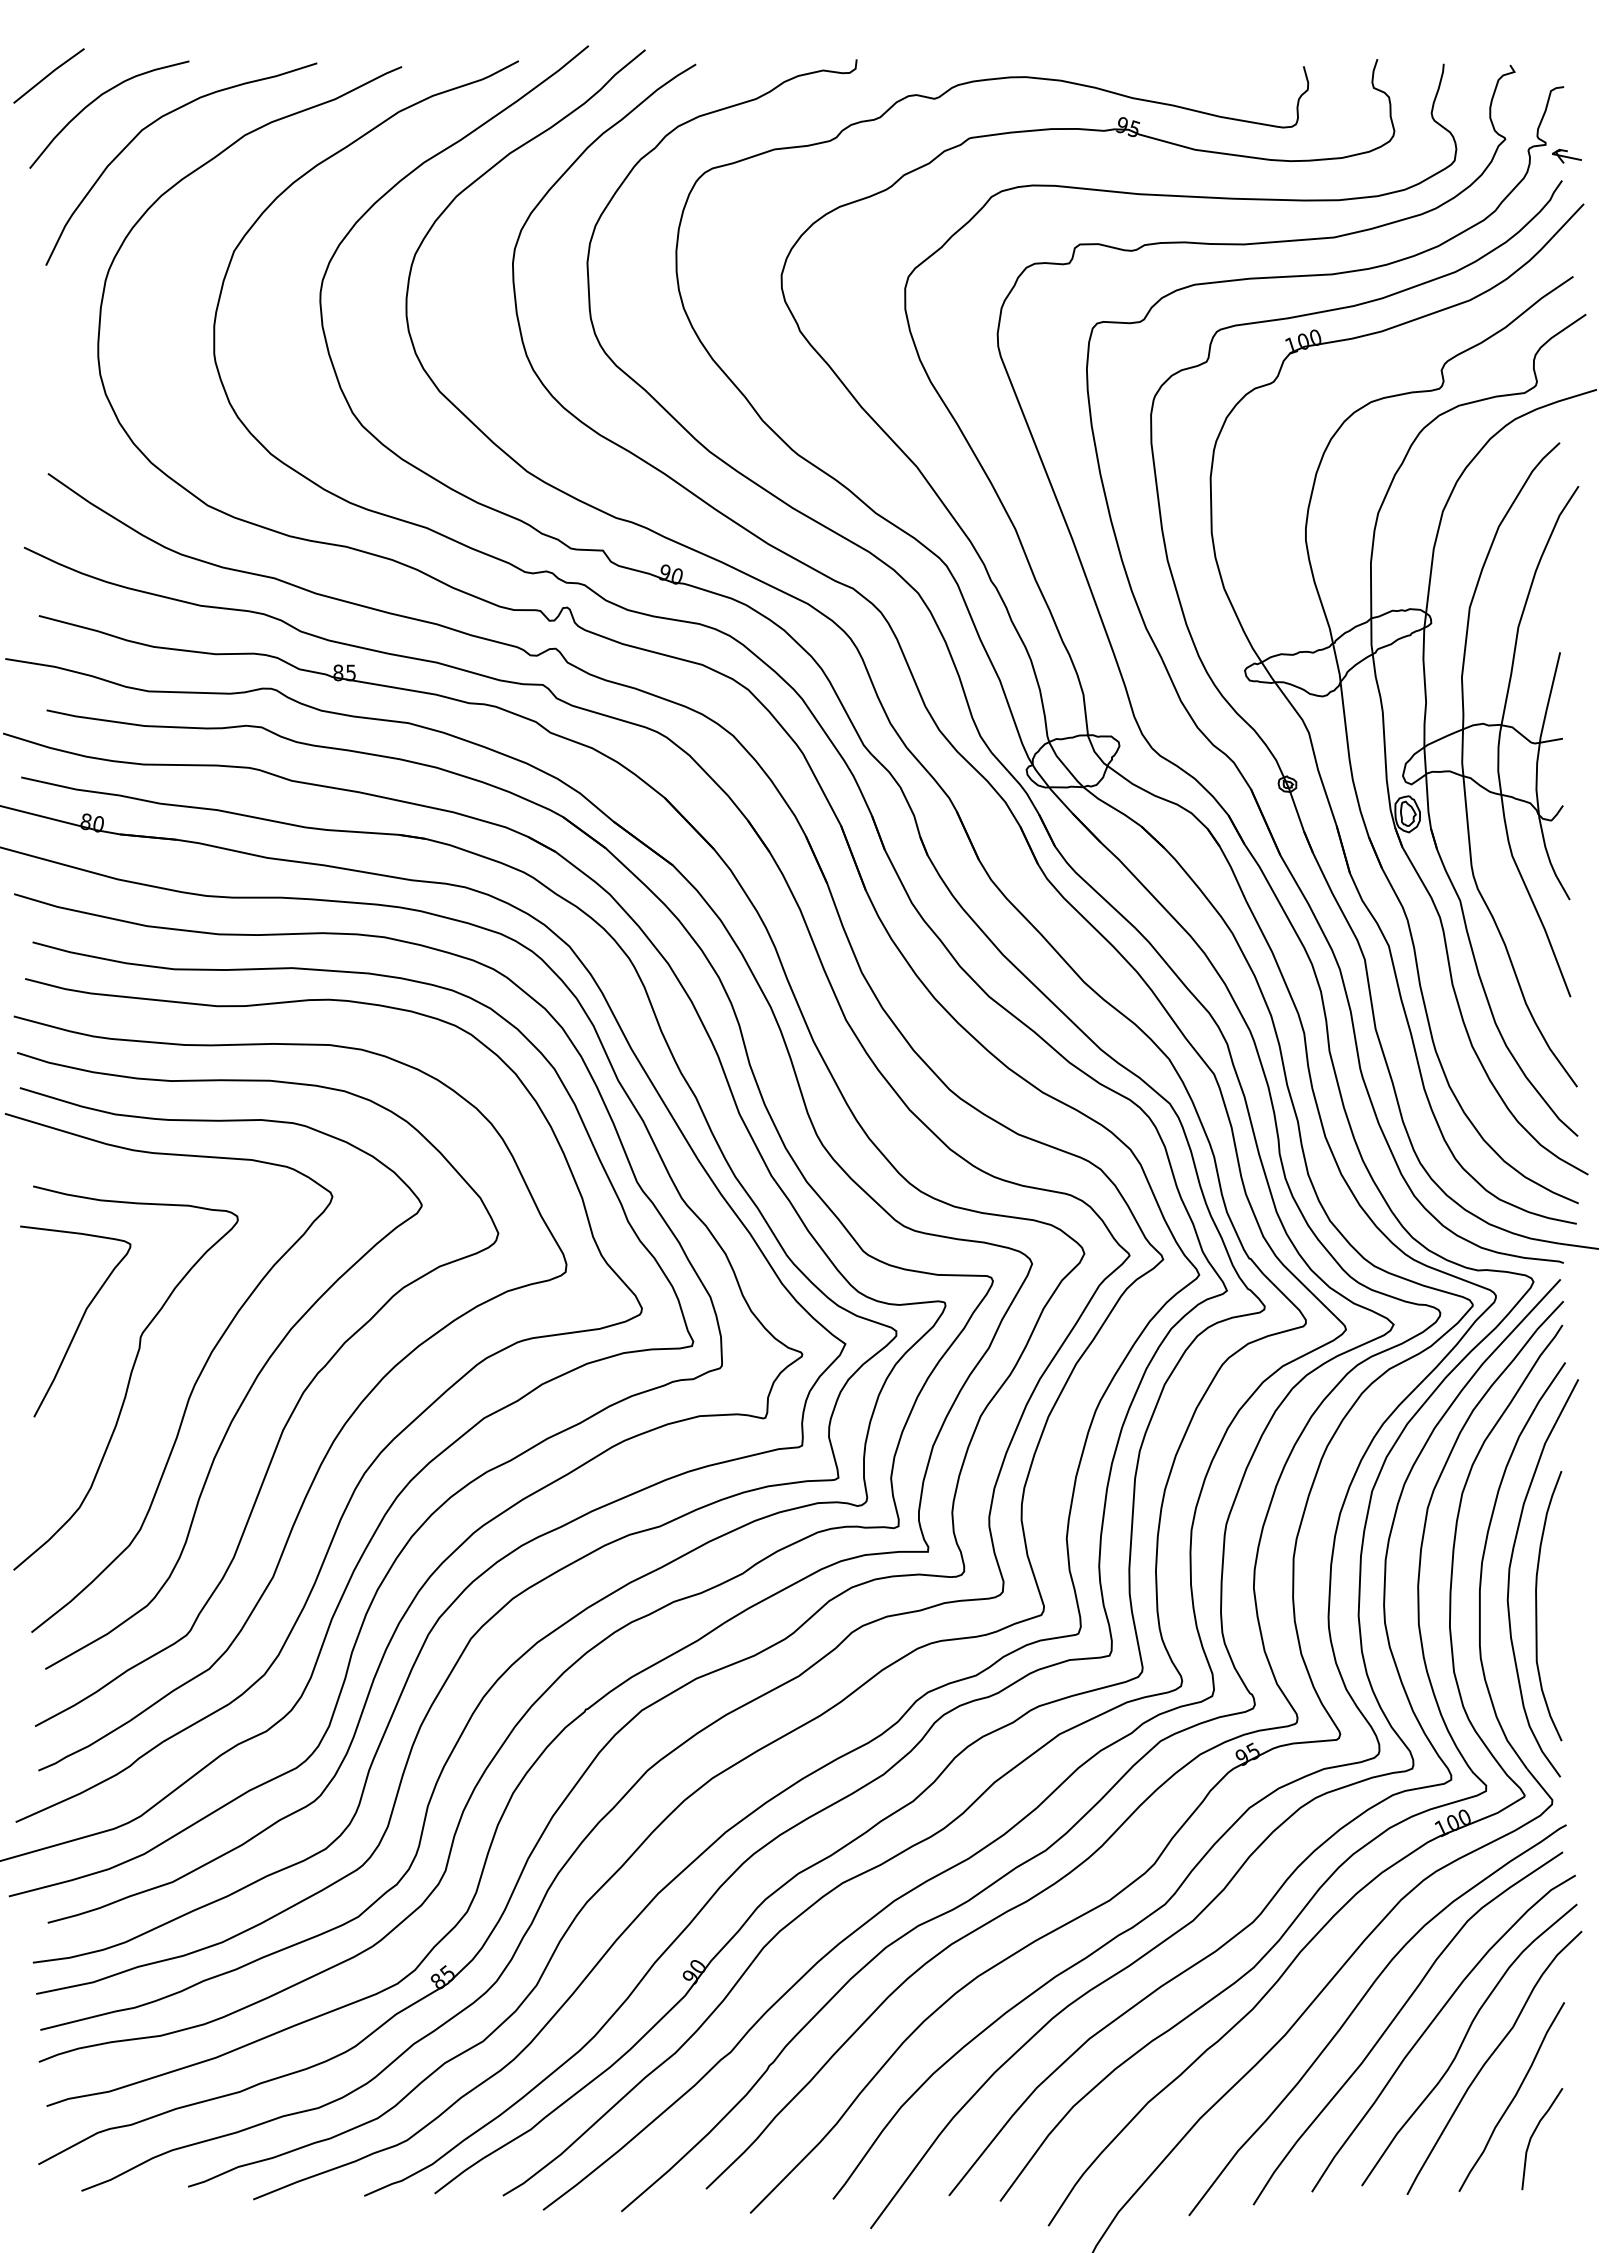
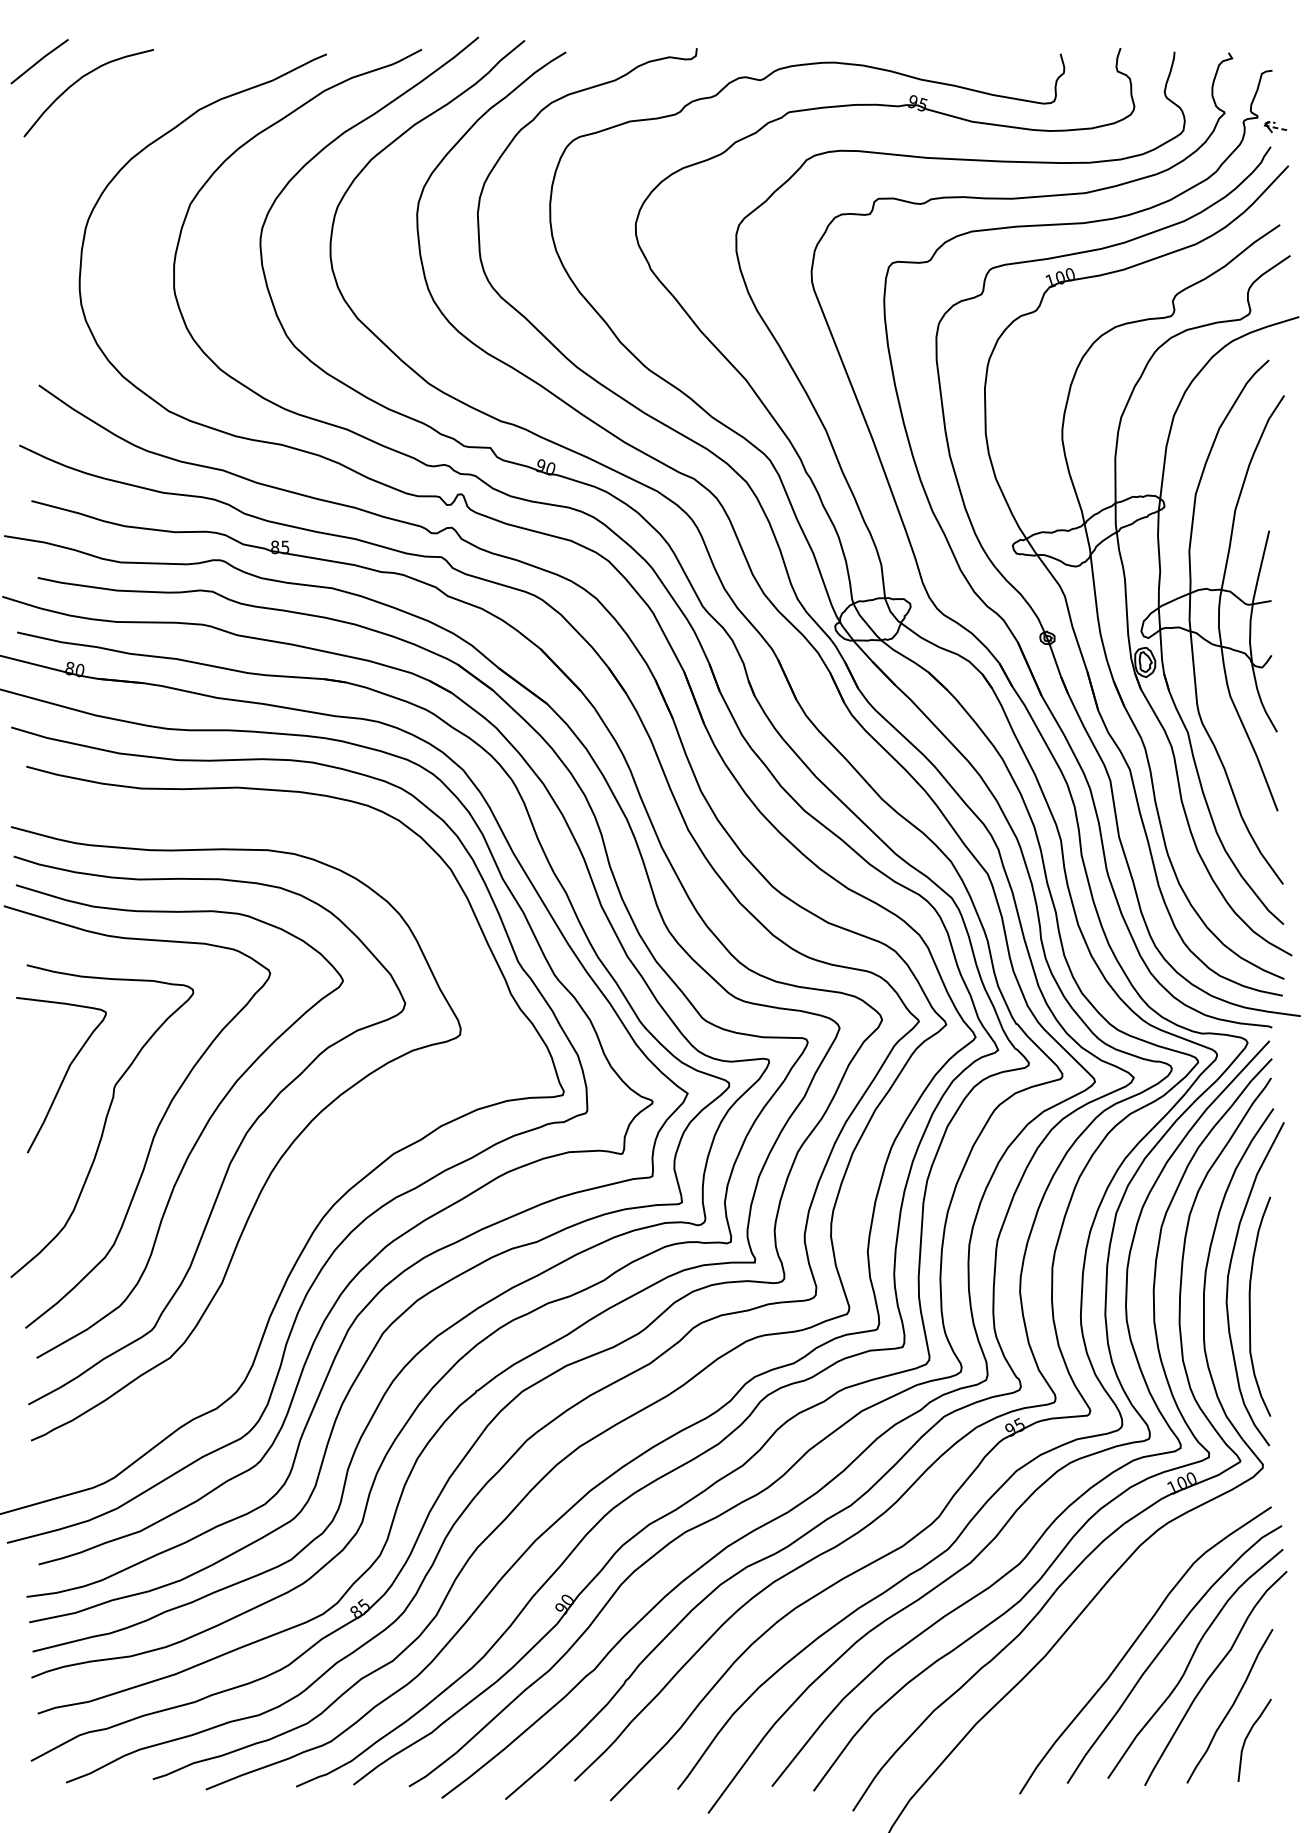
curve: (155, 122) -> (126, 99), removed
line: (1557, 155) -> (1267, 126), solid -> dashed
curve: (380, 1451) -> (309, 1180), removed
curve: (1359, 2004) -> (1106, 1630), removed

